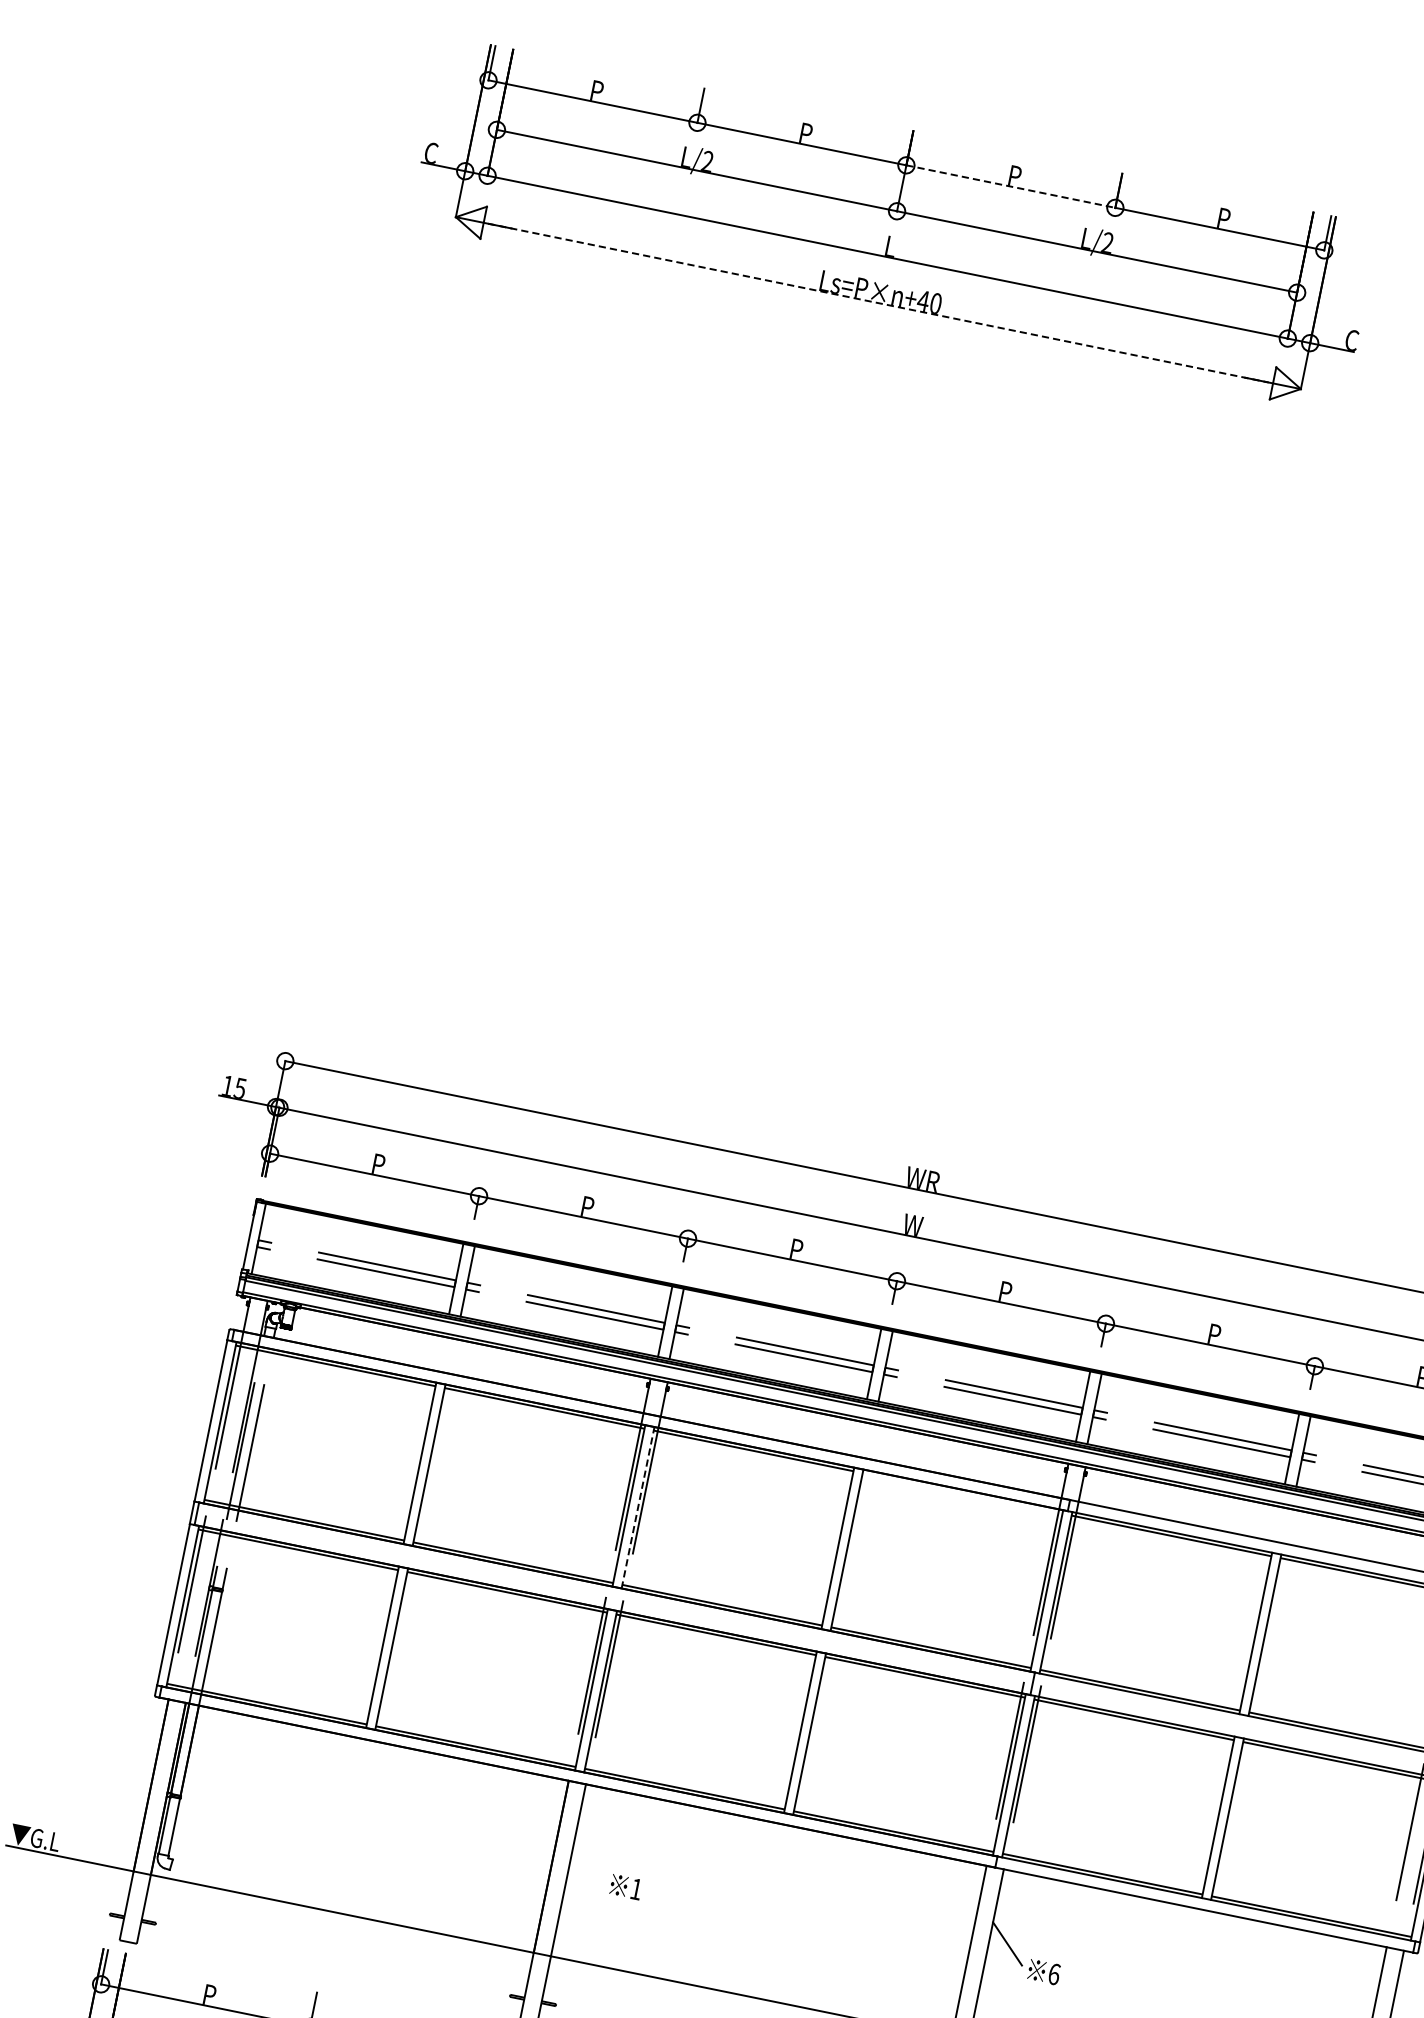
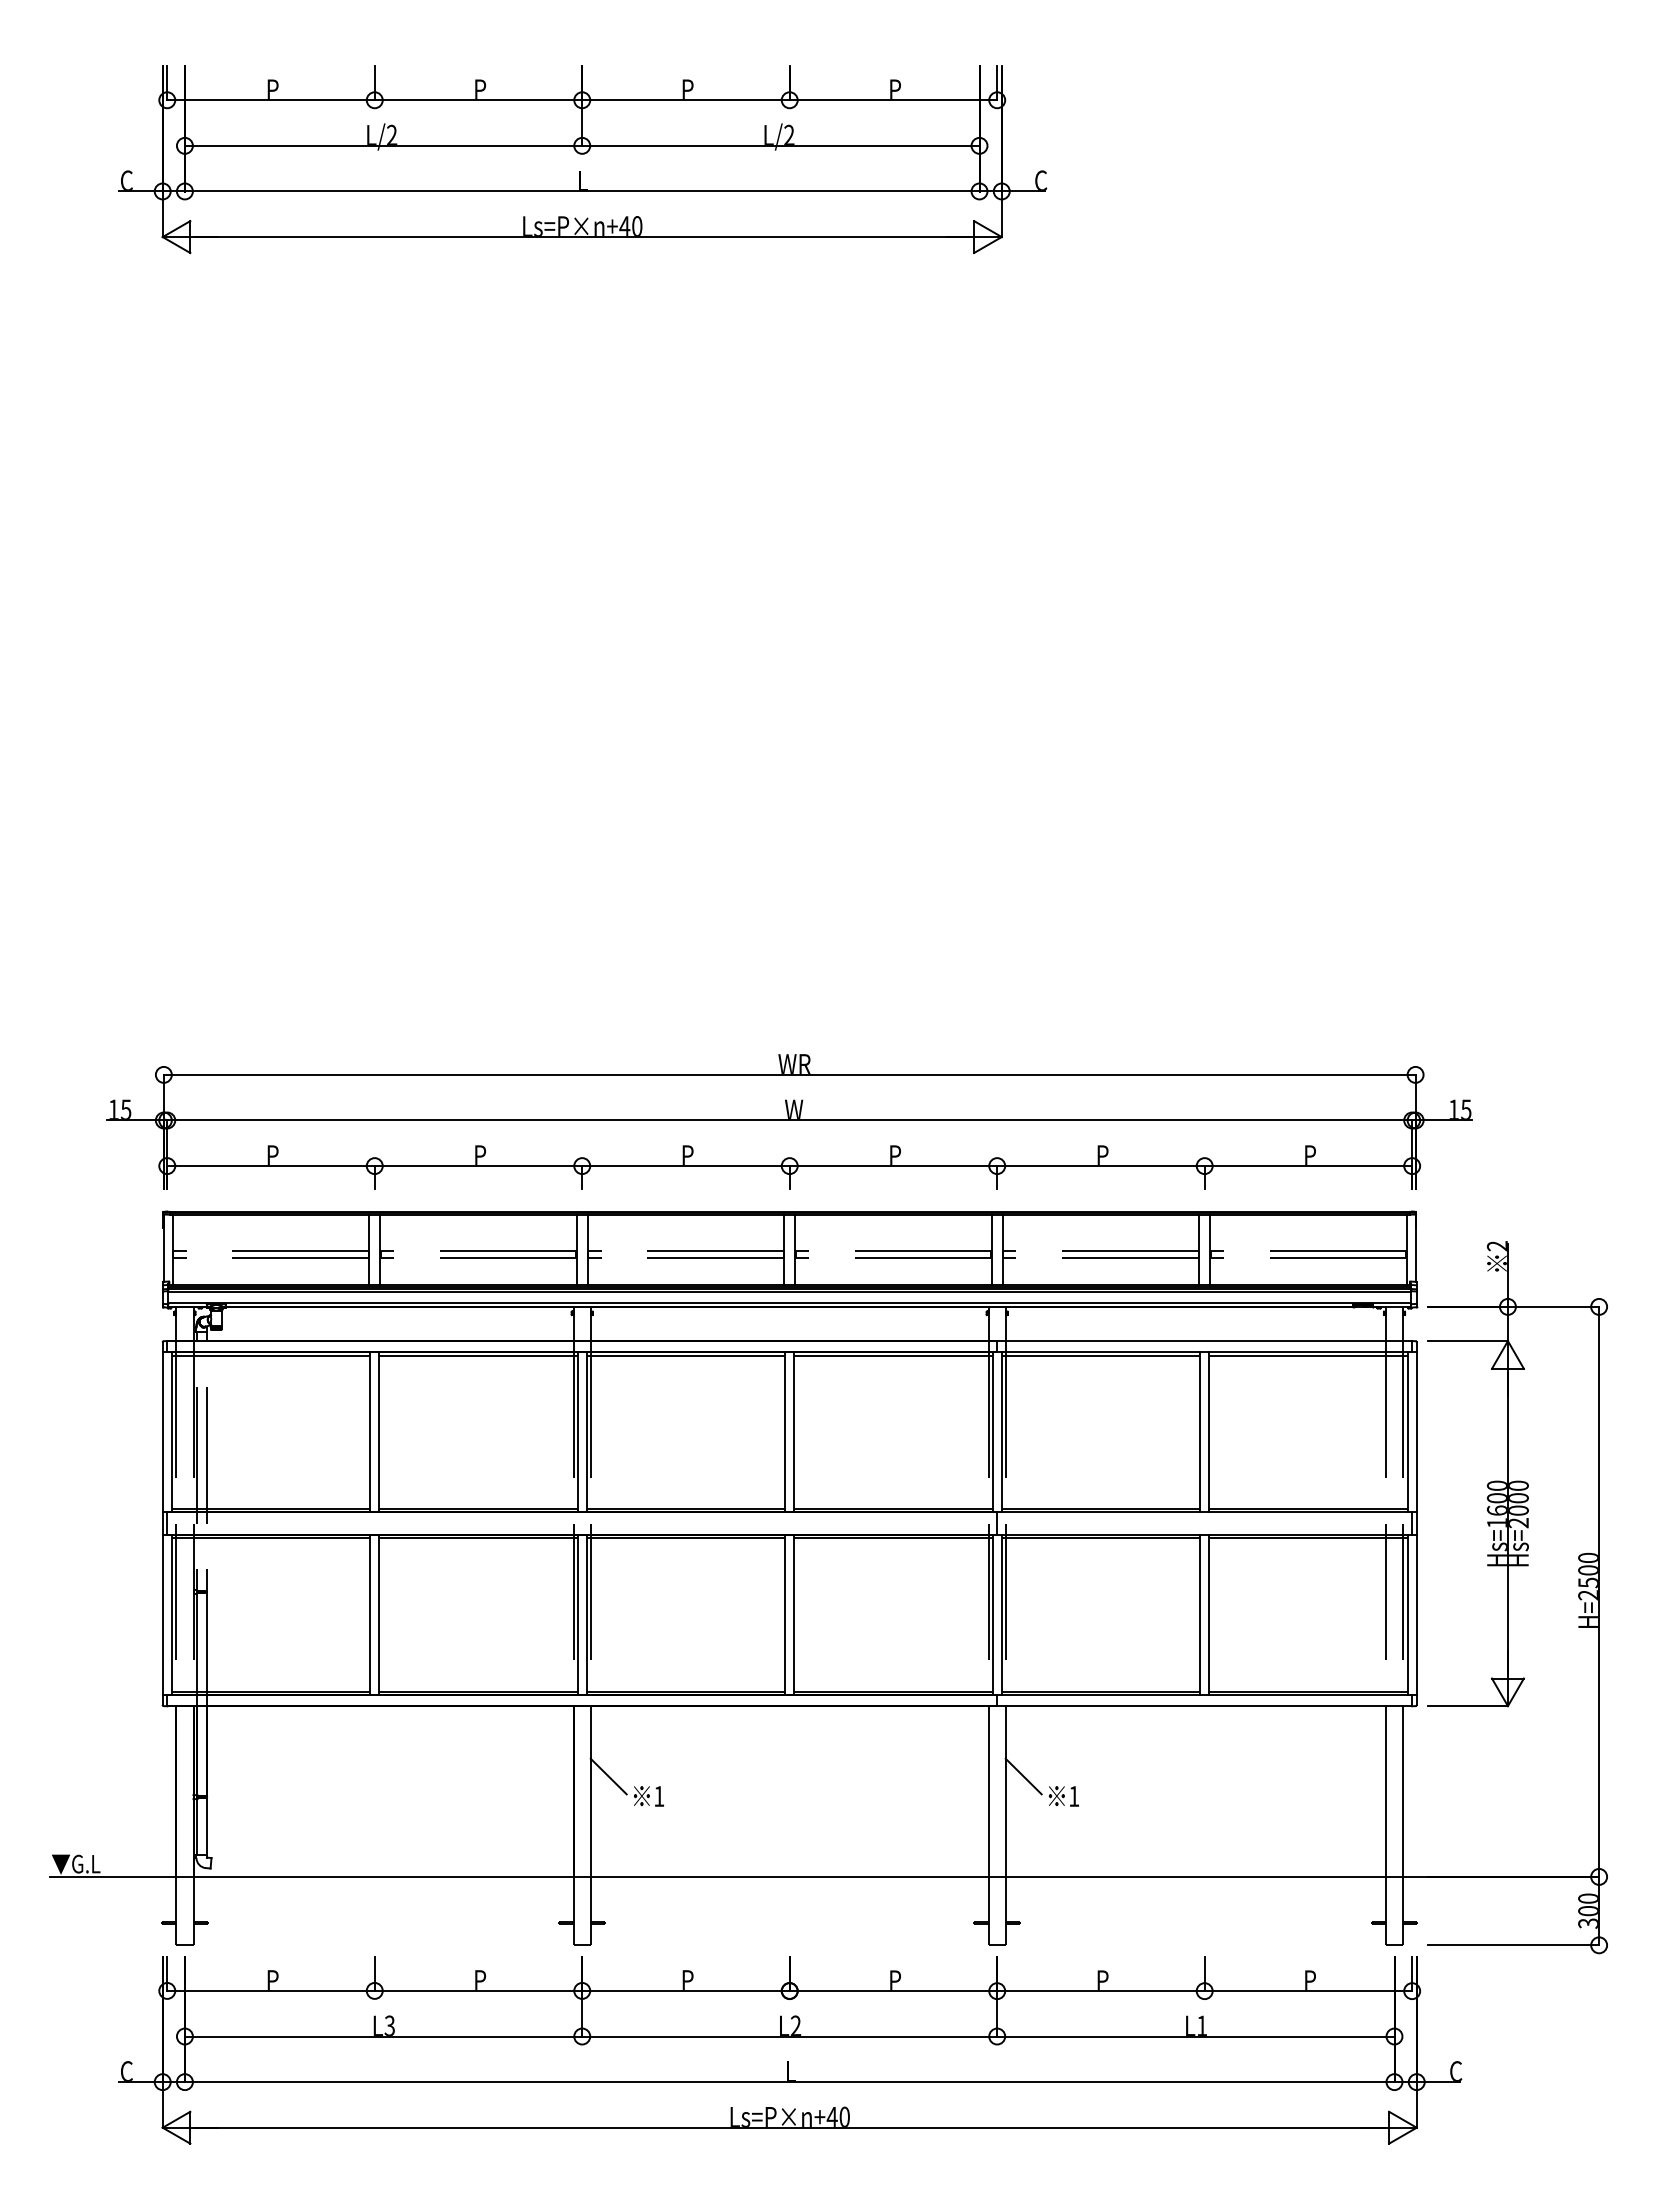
line: (1010, 186) -> (685, 100), dashed -> solid
line: (878, 303) -> (582, 237), dashed -> solid
line: (962, 1493) -> (893, 1355), added
line: (637, 1506) -> (586, 1431), dashed -> solid
line: (589, 1858) -> (608, 1776), added
text: (1054, 1973) -> (1074, 1795), 6 -> 1

